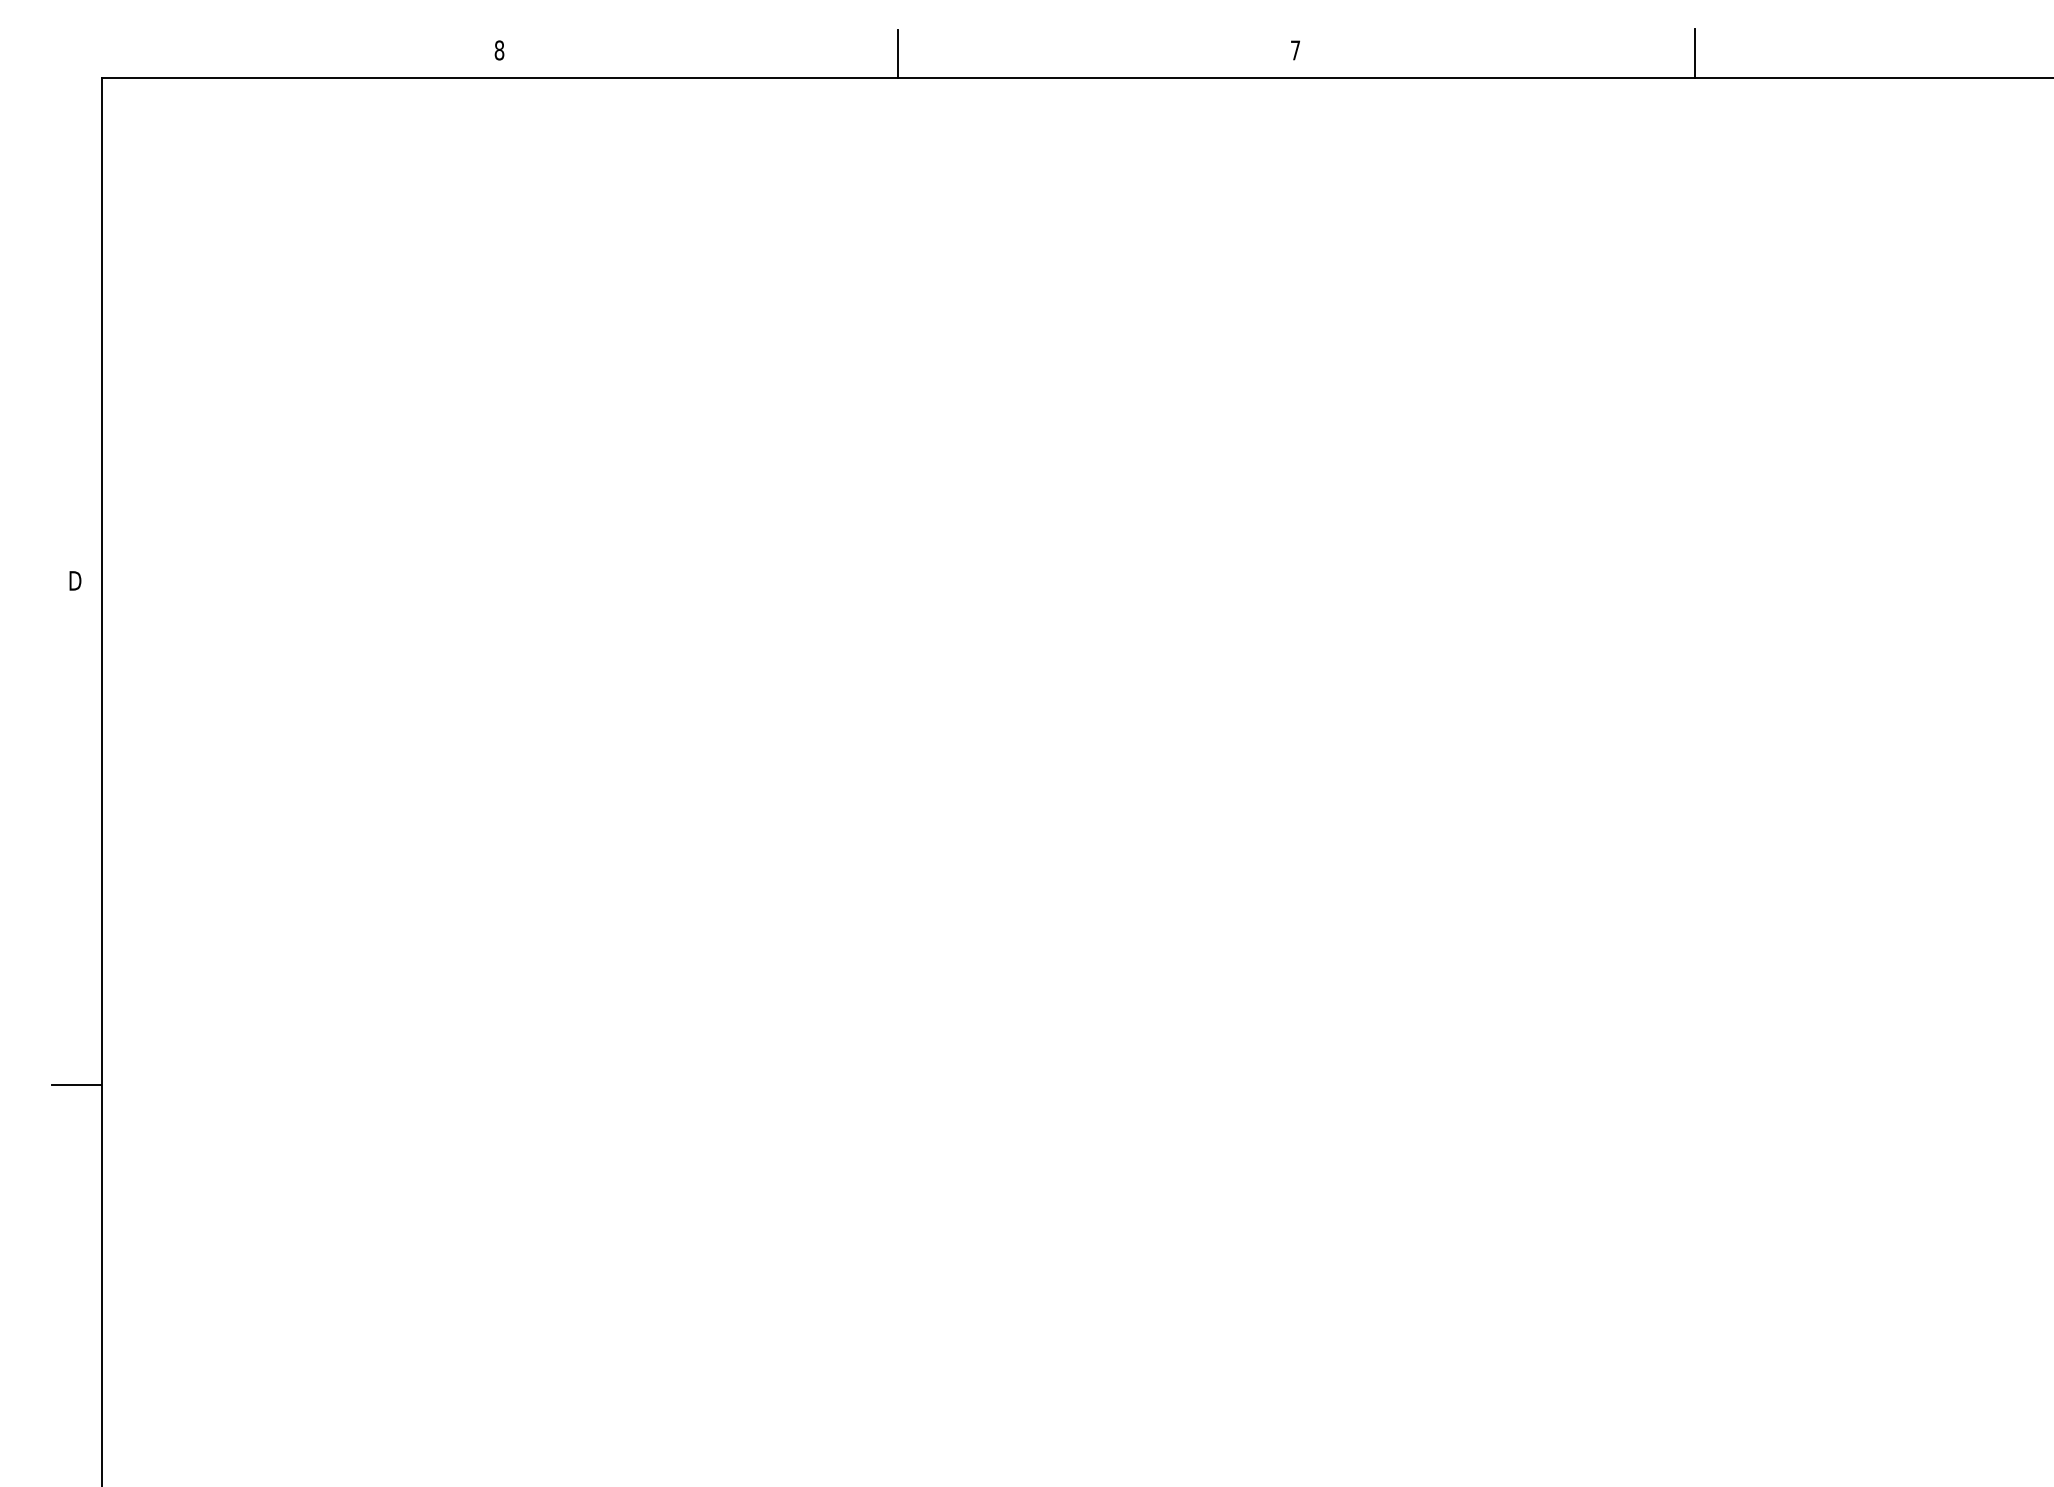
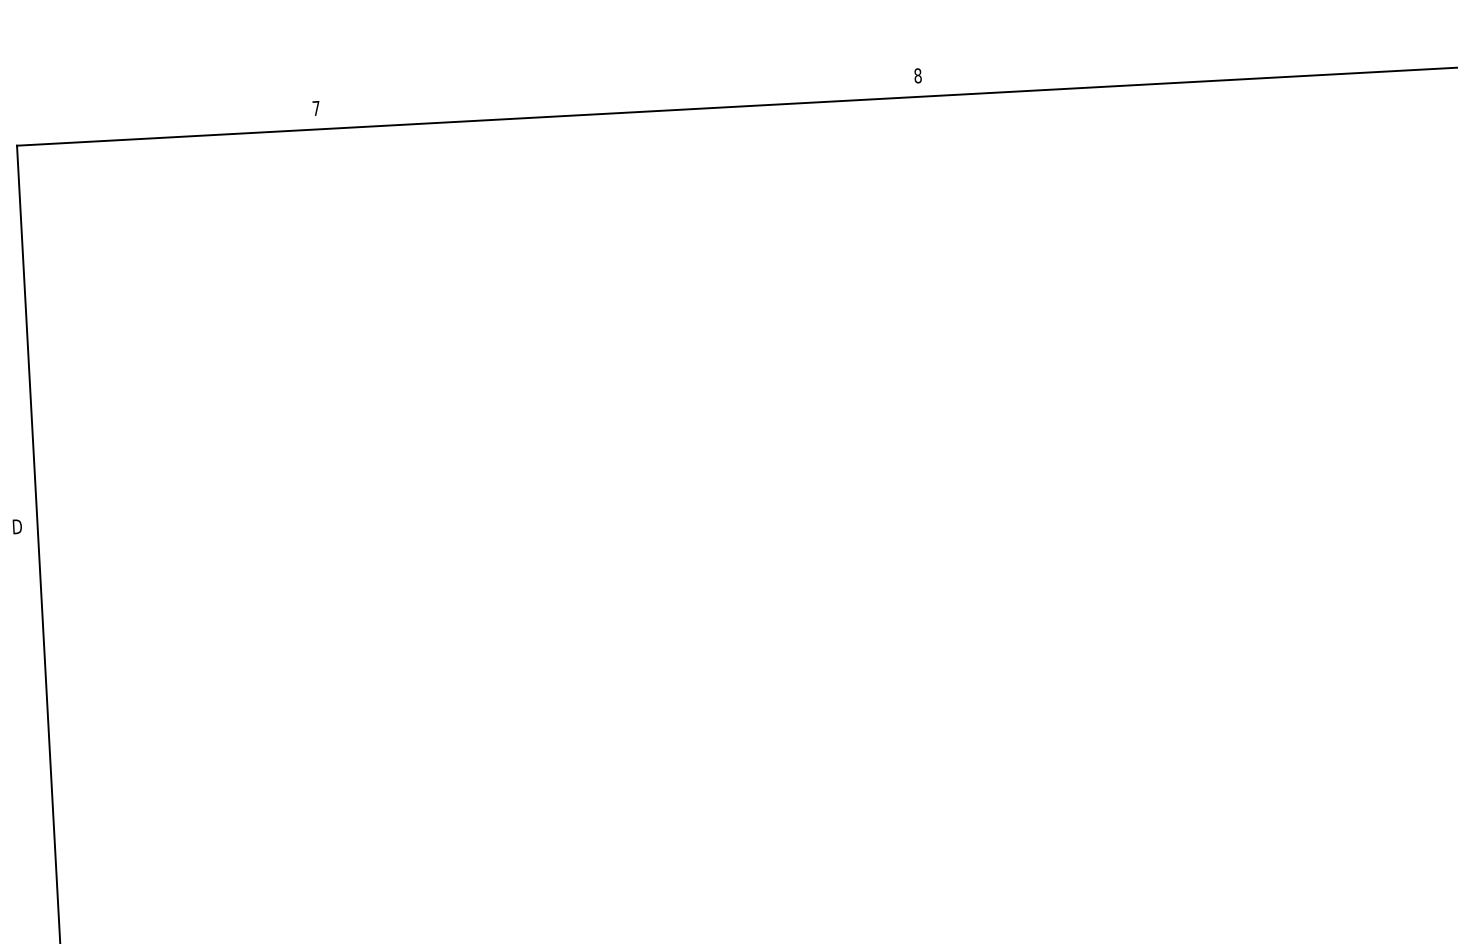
text: (499, 50) -> (316, 108), 8 -> 7
text: (1295, 50) -> (917, 75), 7 -> 8
line: (898, 53) -> (618, 94), removed
line: (1694, 53) -> (1219, 61), removed
line: (76, 1085) -> (38, 908), removed

